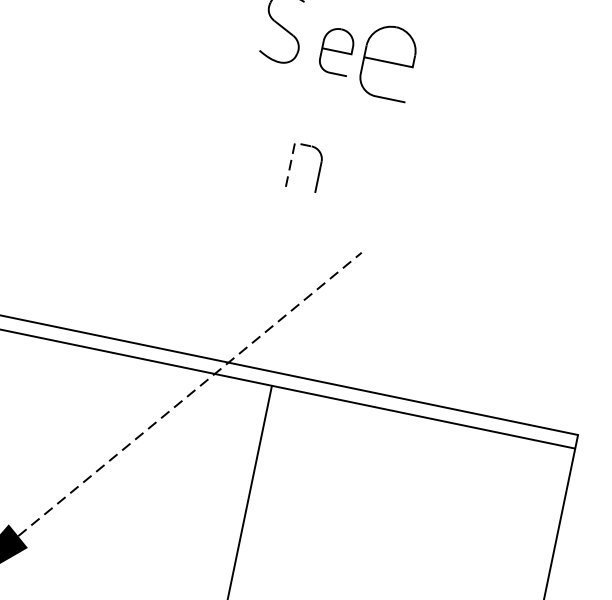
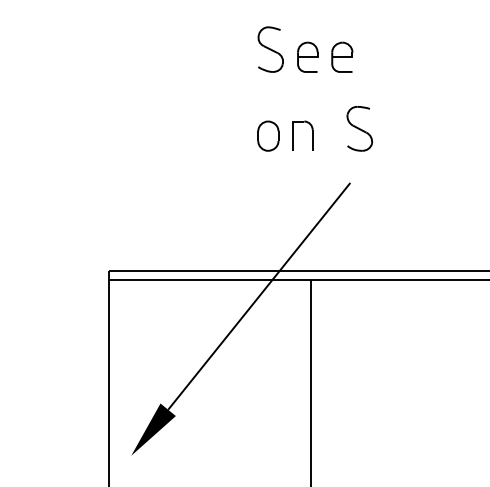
part: (389, 60) -> (342, 56), size x0.62
line: (293, 155) -> (293, 129), dashed -> solid
part: (253, 156) -> (268, 135), added
part: (392, 173) -> (359, 128), added
line: (190, 393) -> (259, 295), dashed -> solid

